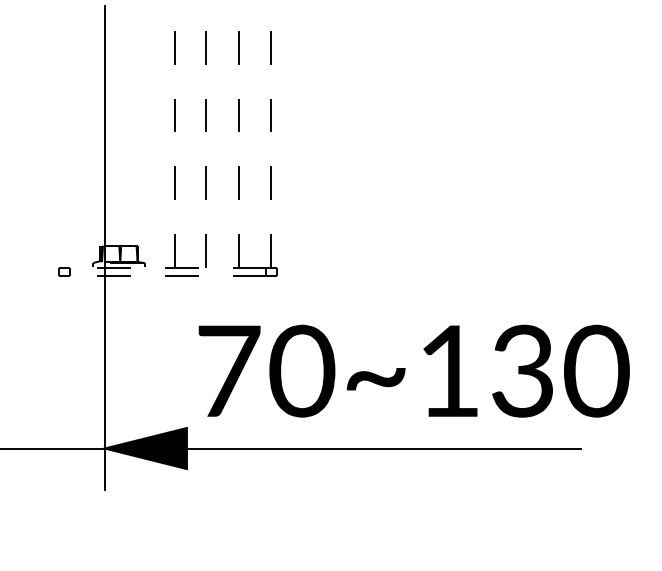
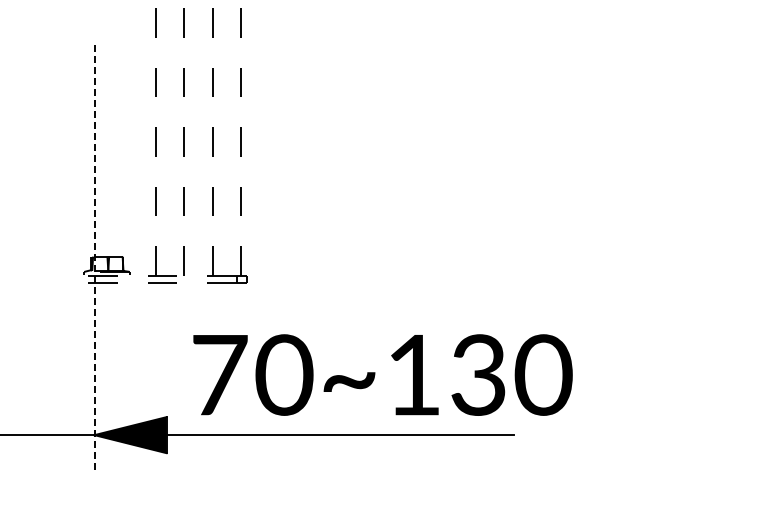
line: (104, 247) -> (94, 258), solid -> dashed
part: (63, 271) -> (58, 279), removed
text: (413, 370) -> (382, 374), moved

